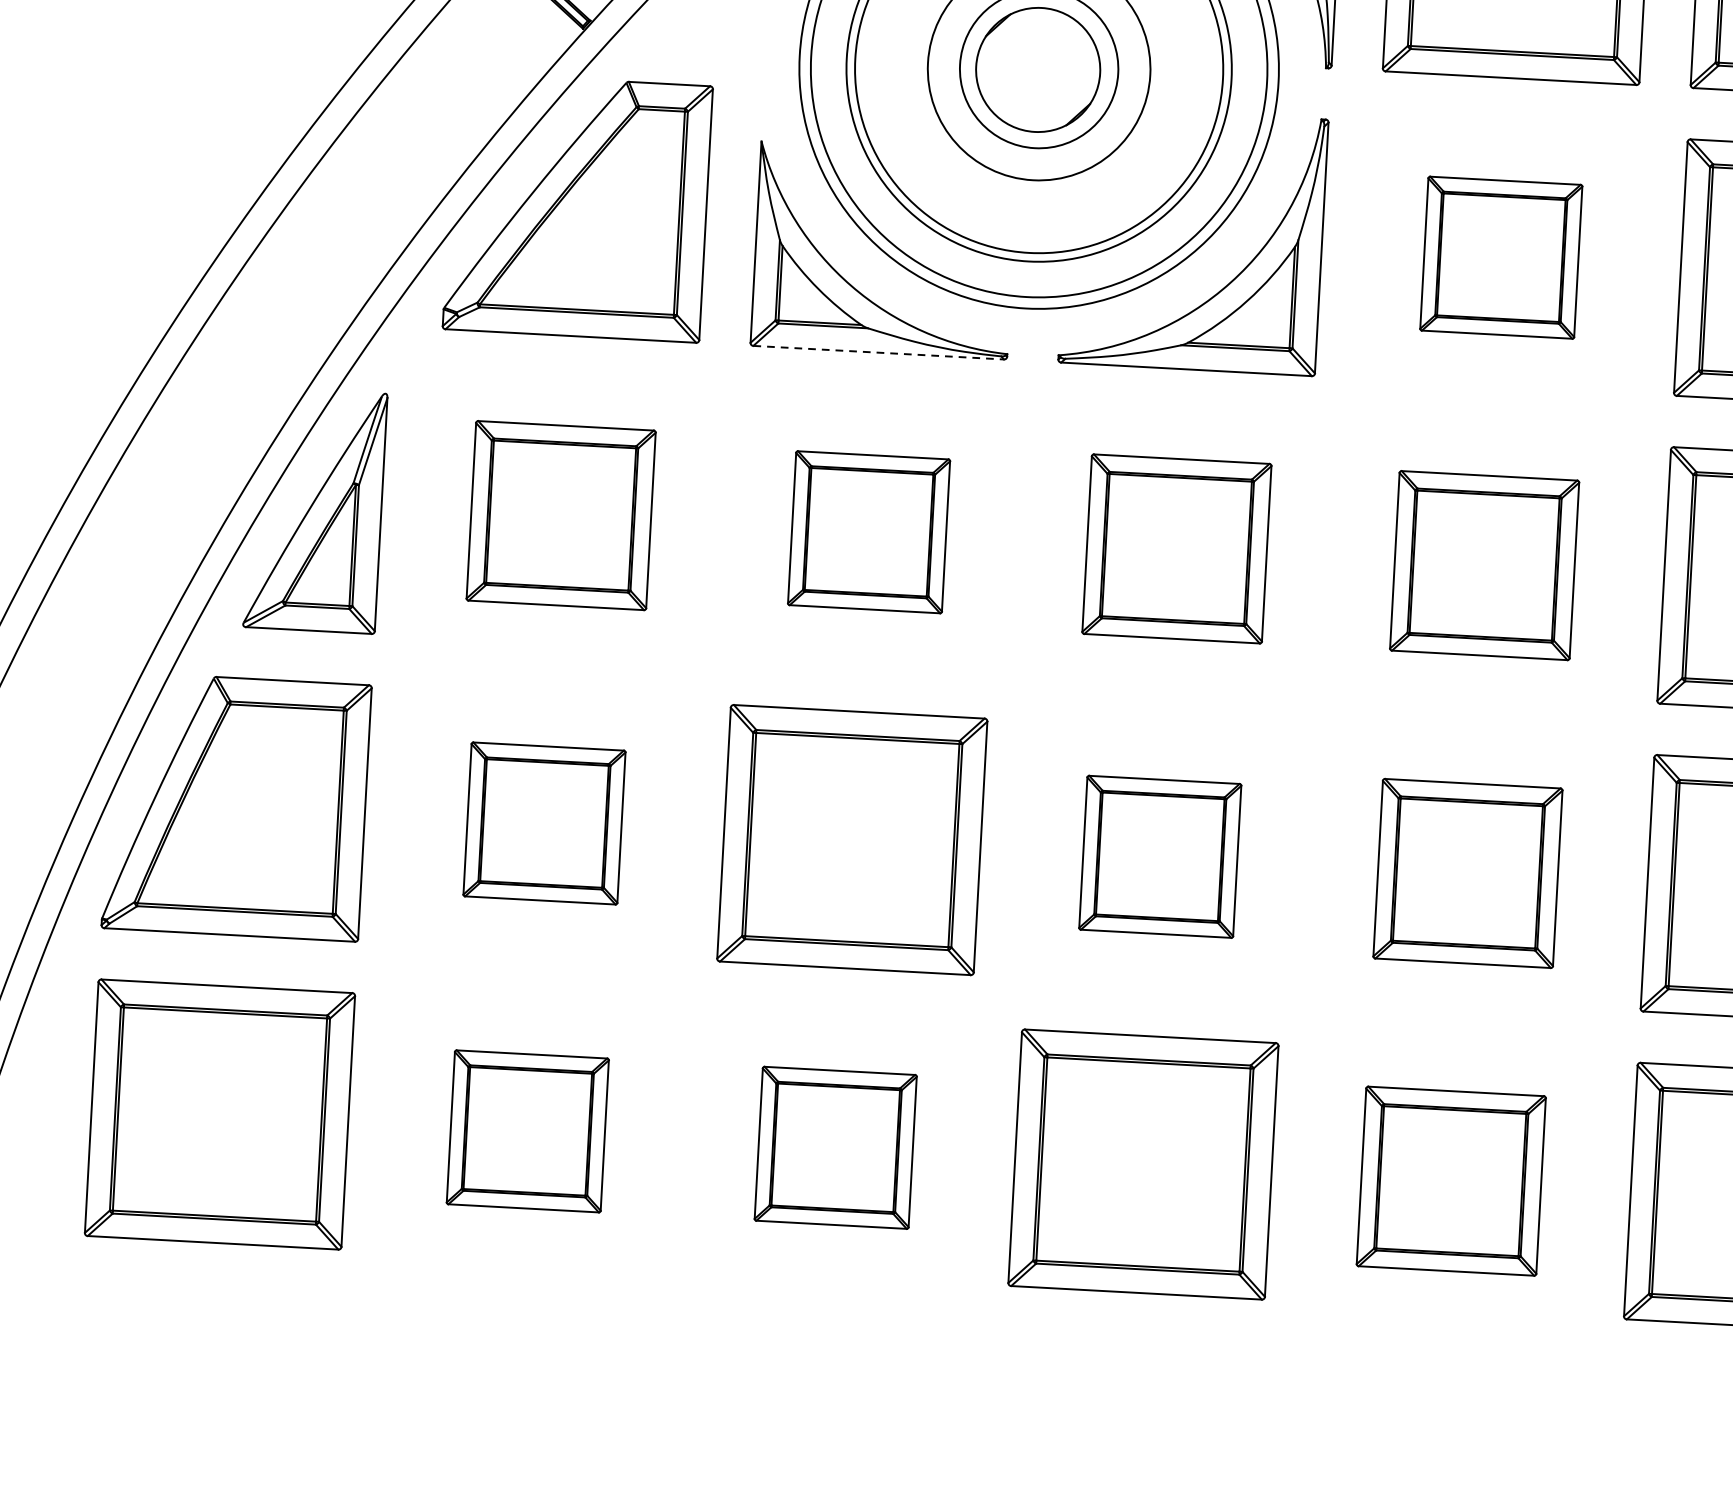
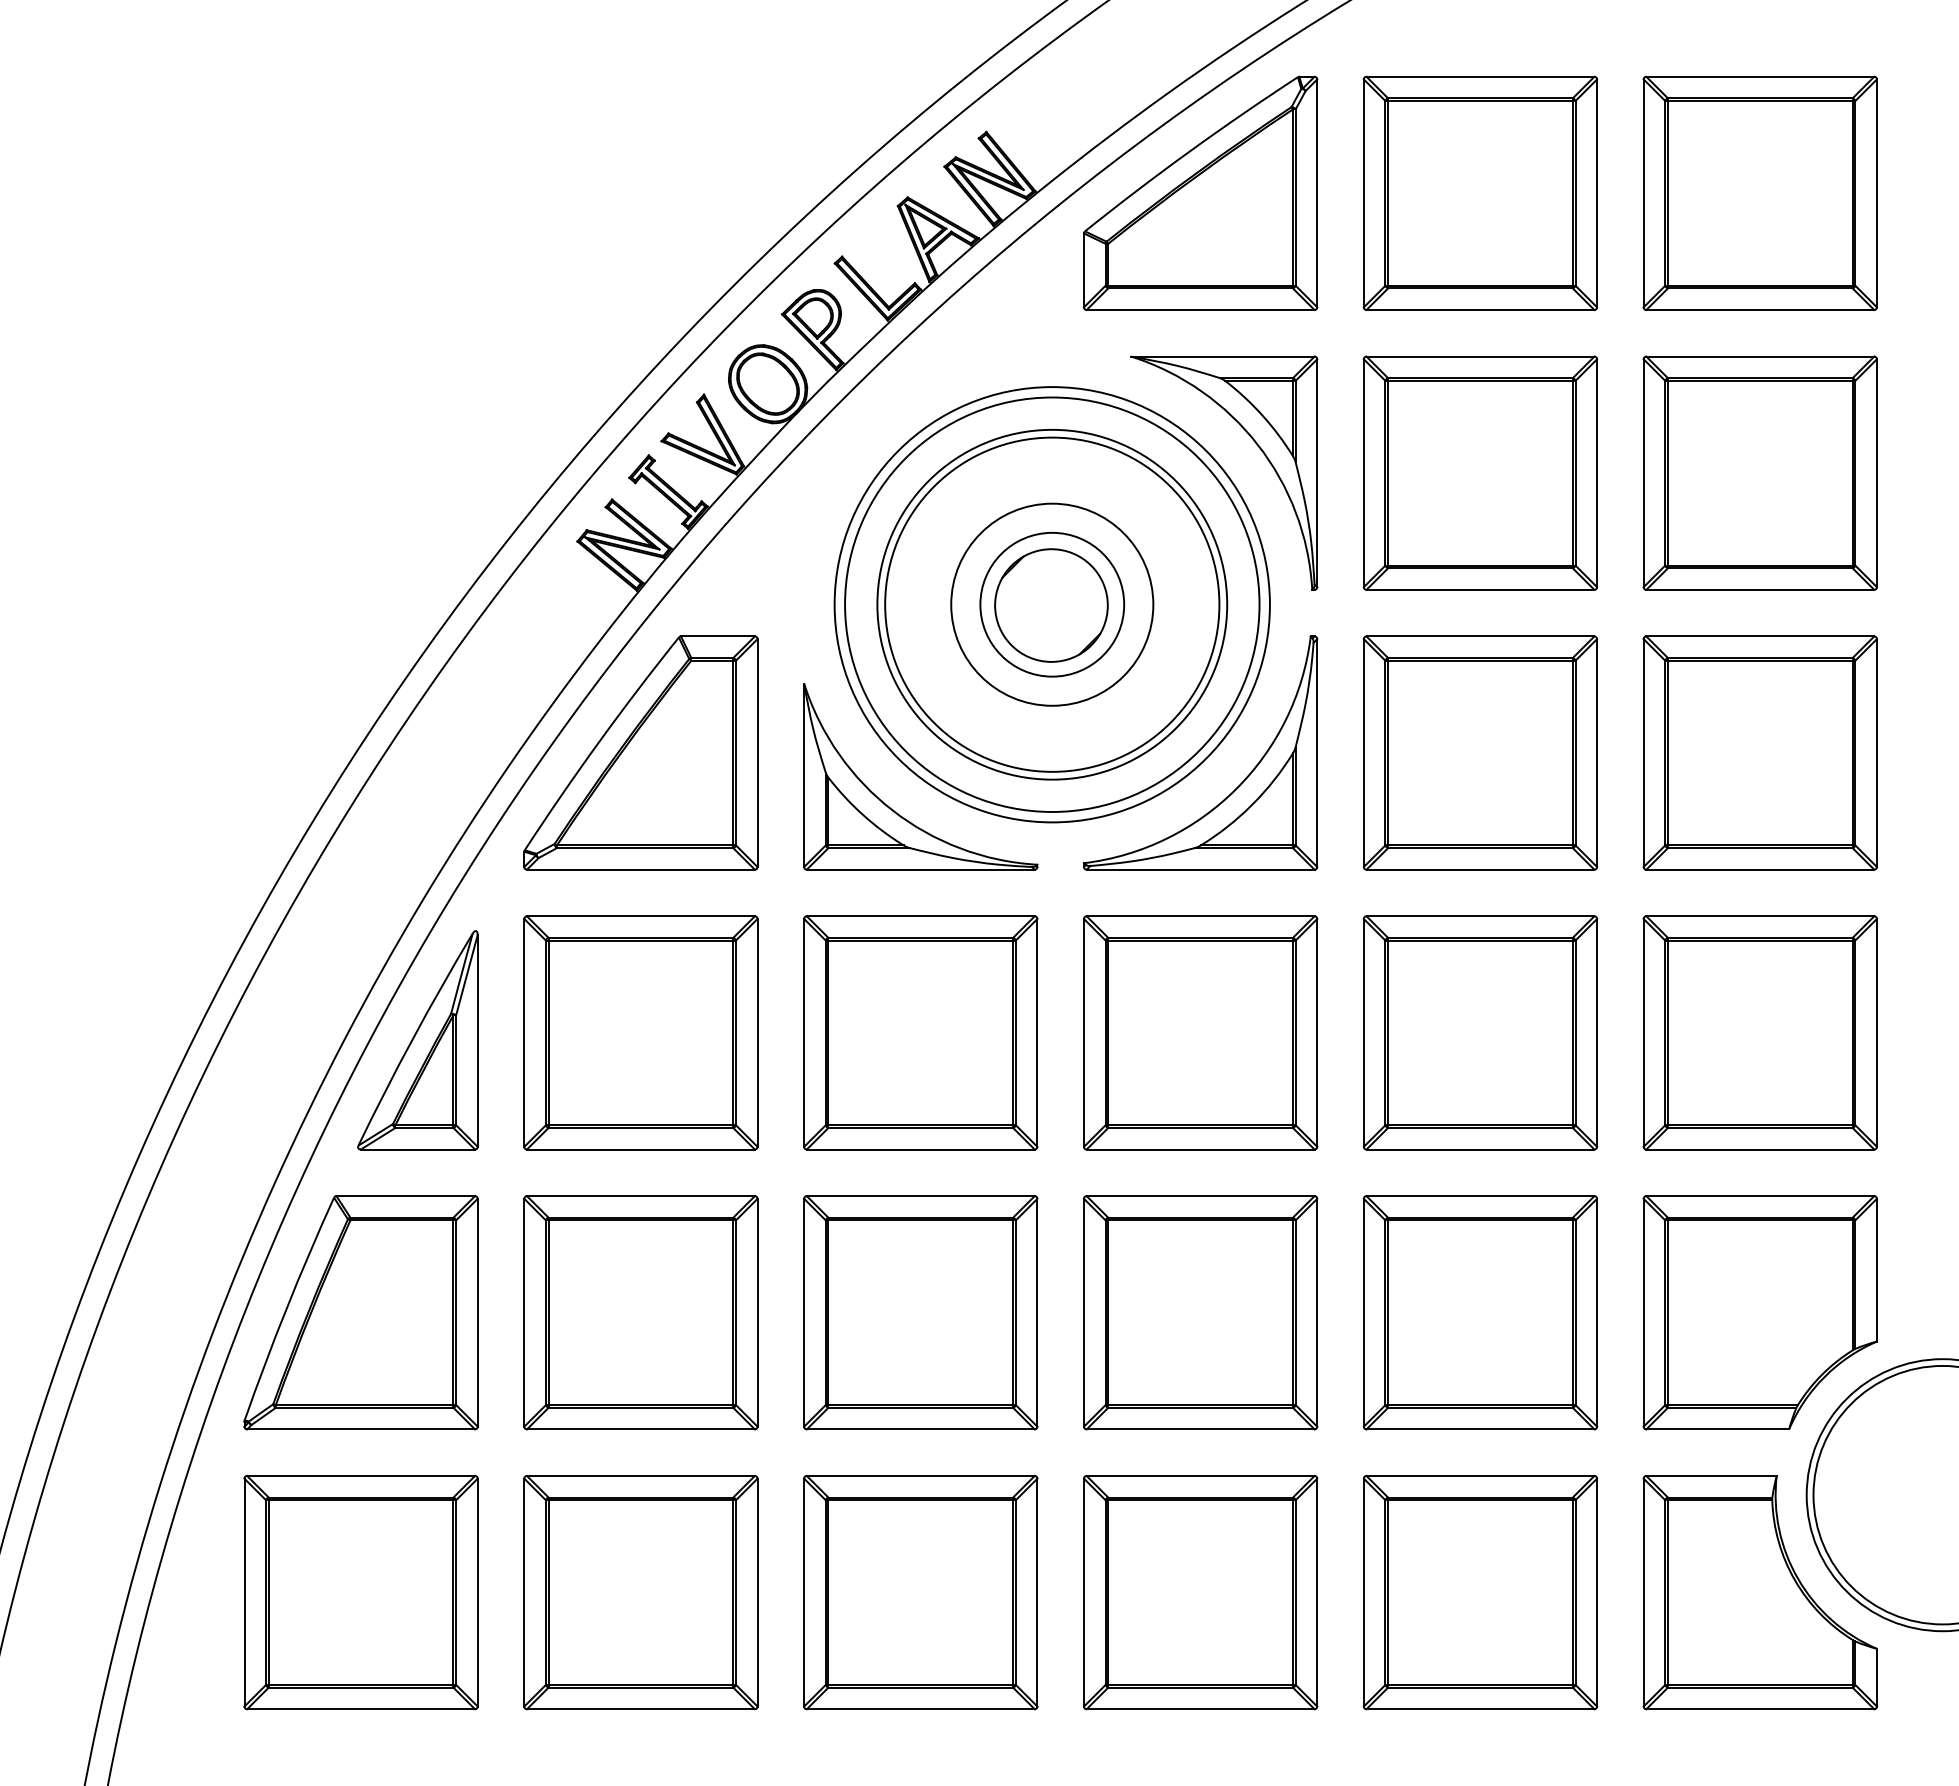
part: (1501, 257) -> (1480, 752), size x1.67
line: (878, 352) -> (920, 869), dashed -> solid
part: (560, 515) -> (640, 1032), size x1.43
part: (868, 531) -> (920, 1032), size x1.67
part: (1176, 548) -> (1200, 1032), size x1.43
part: (1484, 565) -> (1480, 1032), size x1.43
part: (544, 823) -> (640, 1312), size x1.67
part: (1160, 856) -> (1200, 1312), size x1.67
part: (1468, 873) -> (1480, 1312), size x1.43
part: (527, 1131) -> (640, 1592), size x1.67
part: (835, 1147) -> (920, 1592), size x1.67
part: (1451, 1181) -> (1480, 1592), size x1.43

